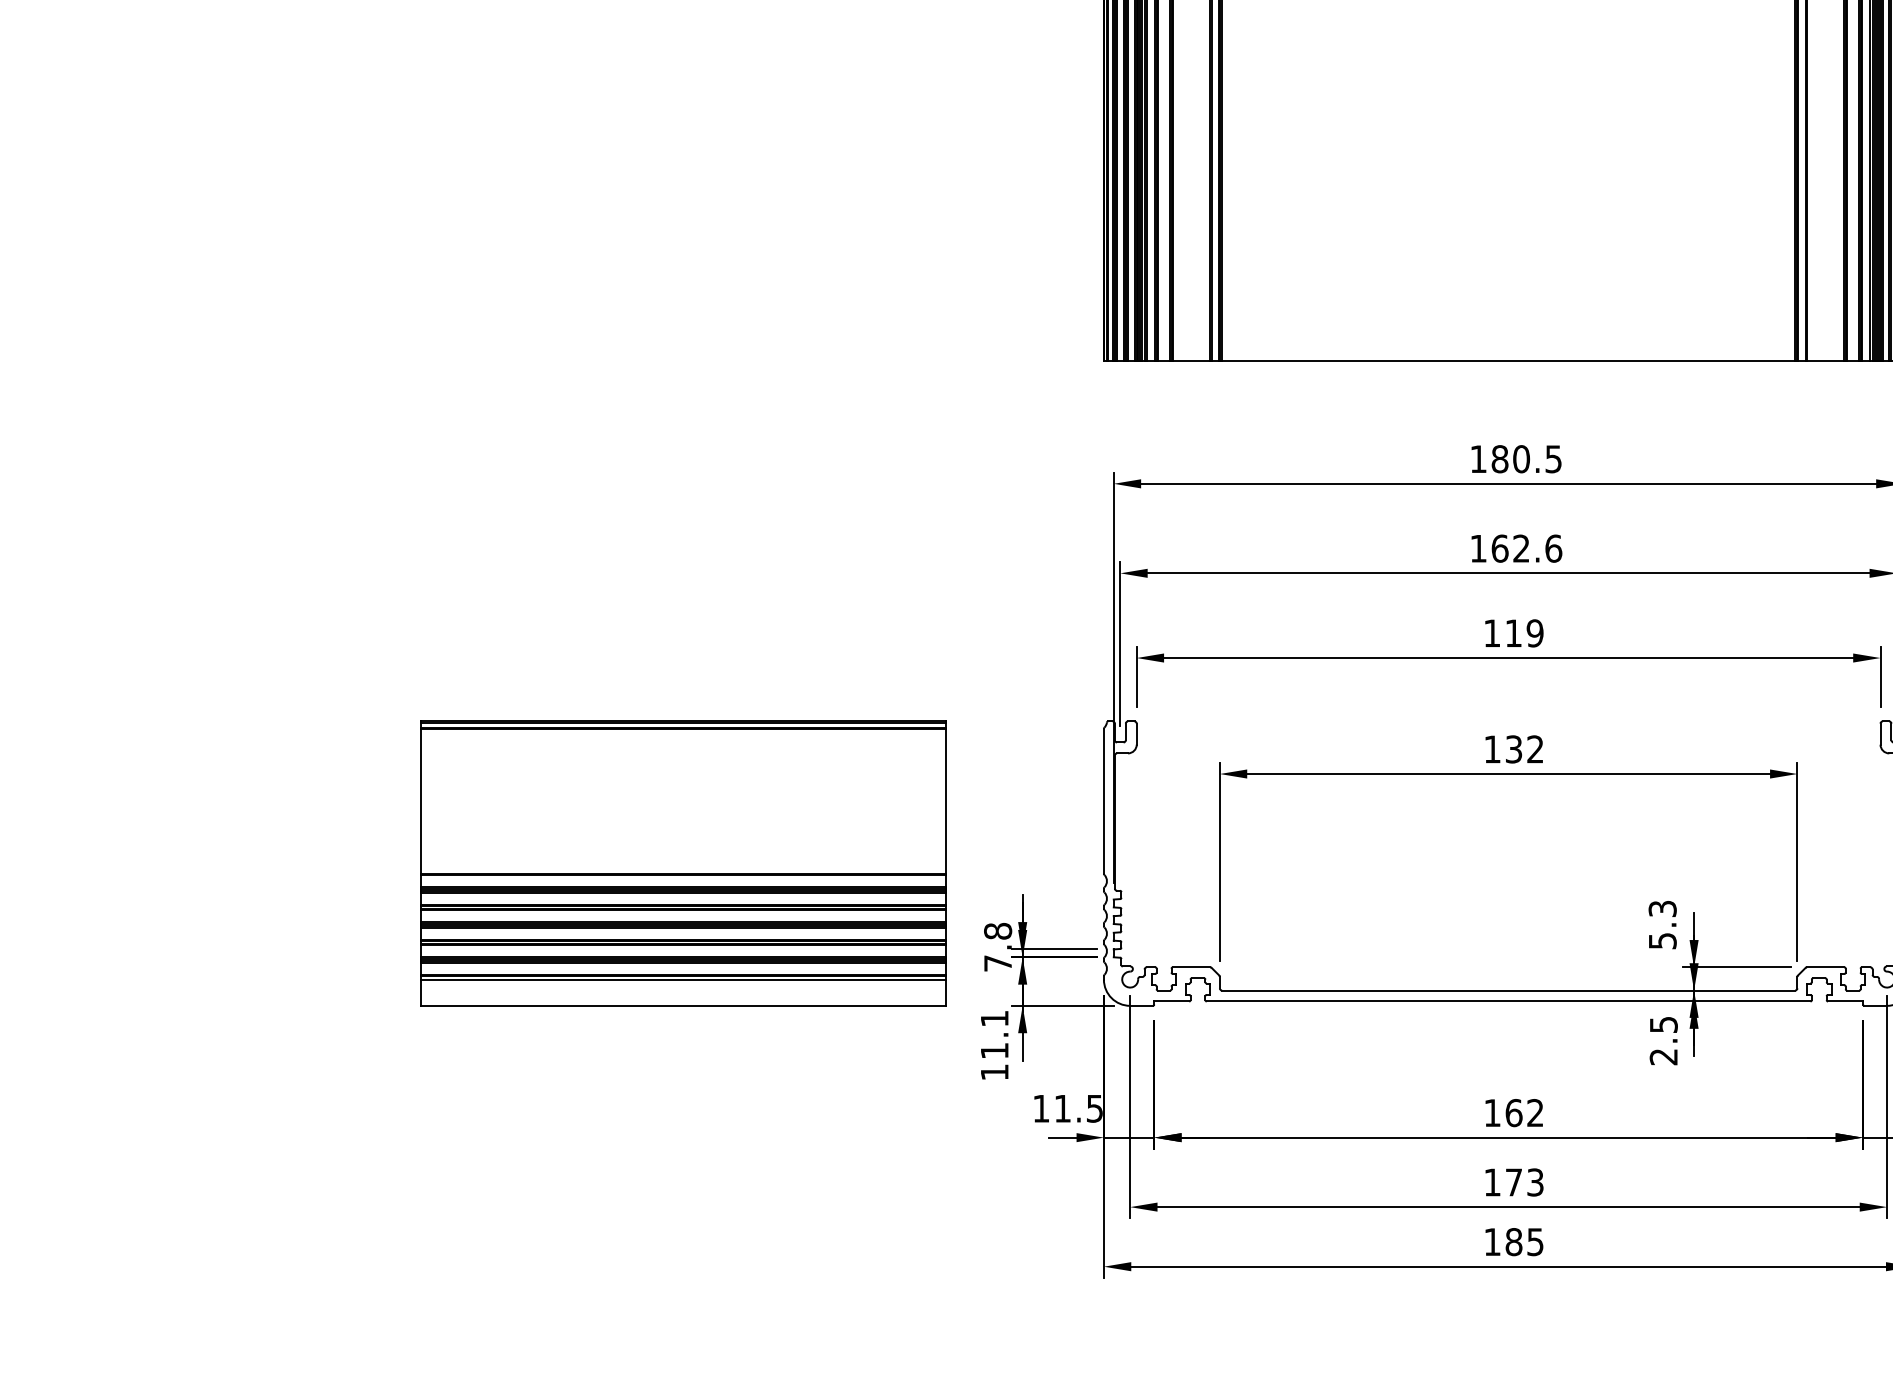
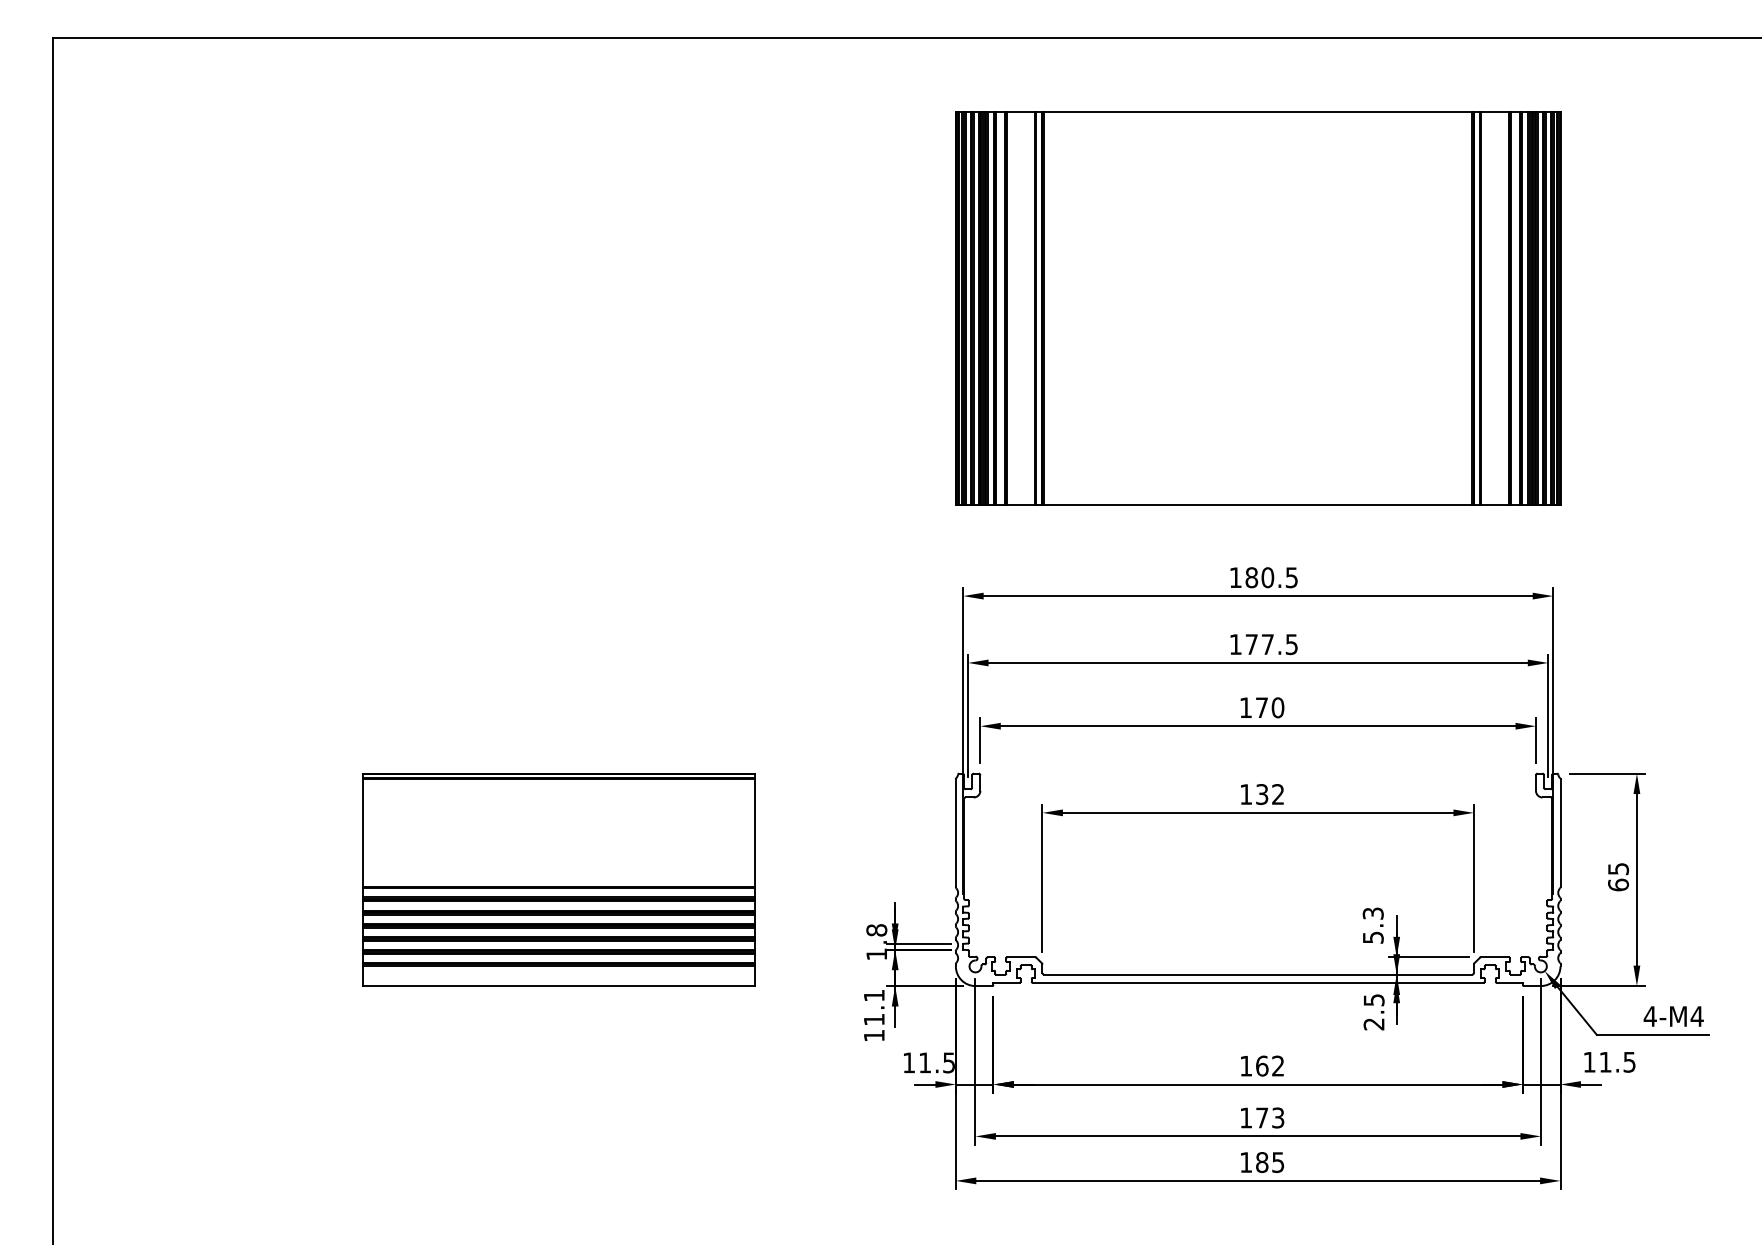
text: (1526, 548) -> (1271, 644), 162.6 -> 177.5
text: (1525, 632) -> (1270, 707), 119 -> 170
part: (683, 863) -> (558, 879), moved
text: (997, 963) -> (876, 954), 7.8 -> 1.8

